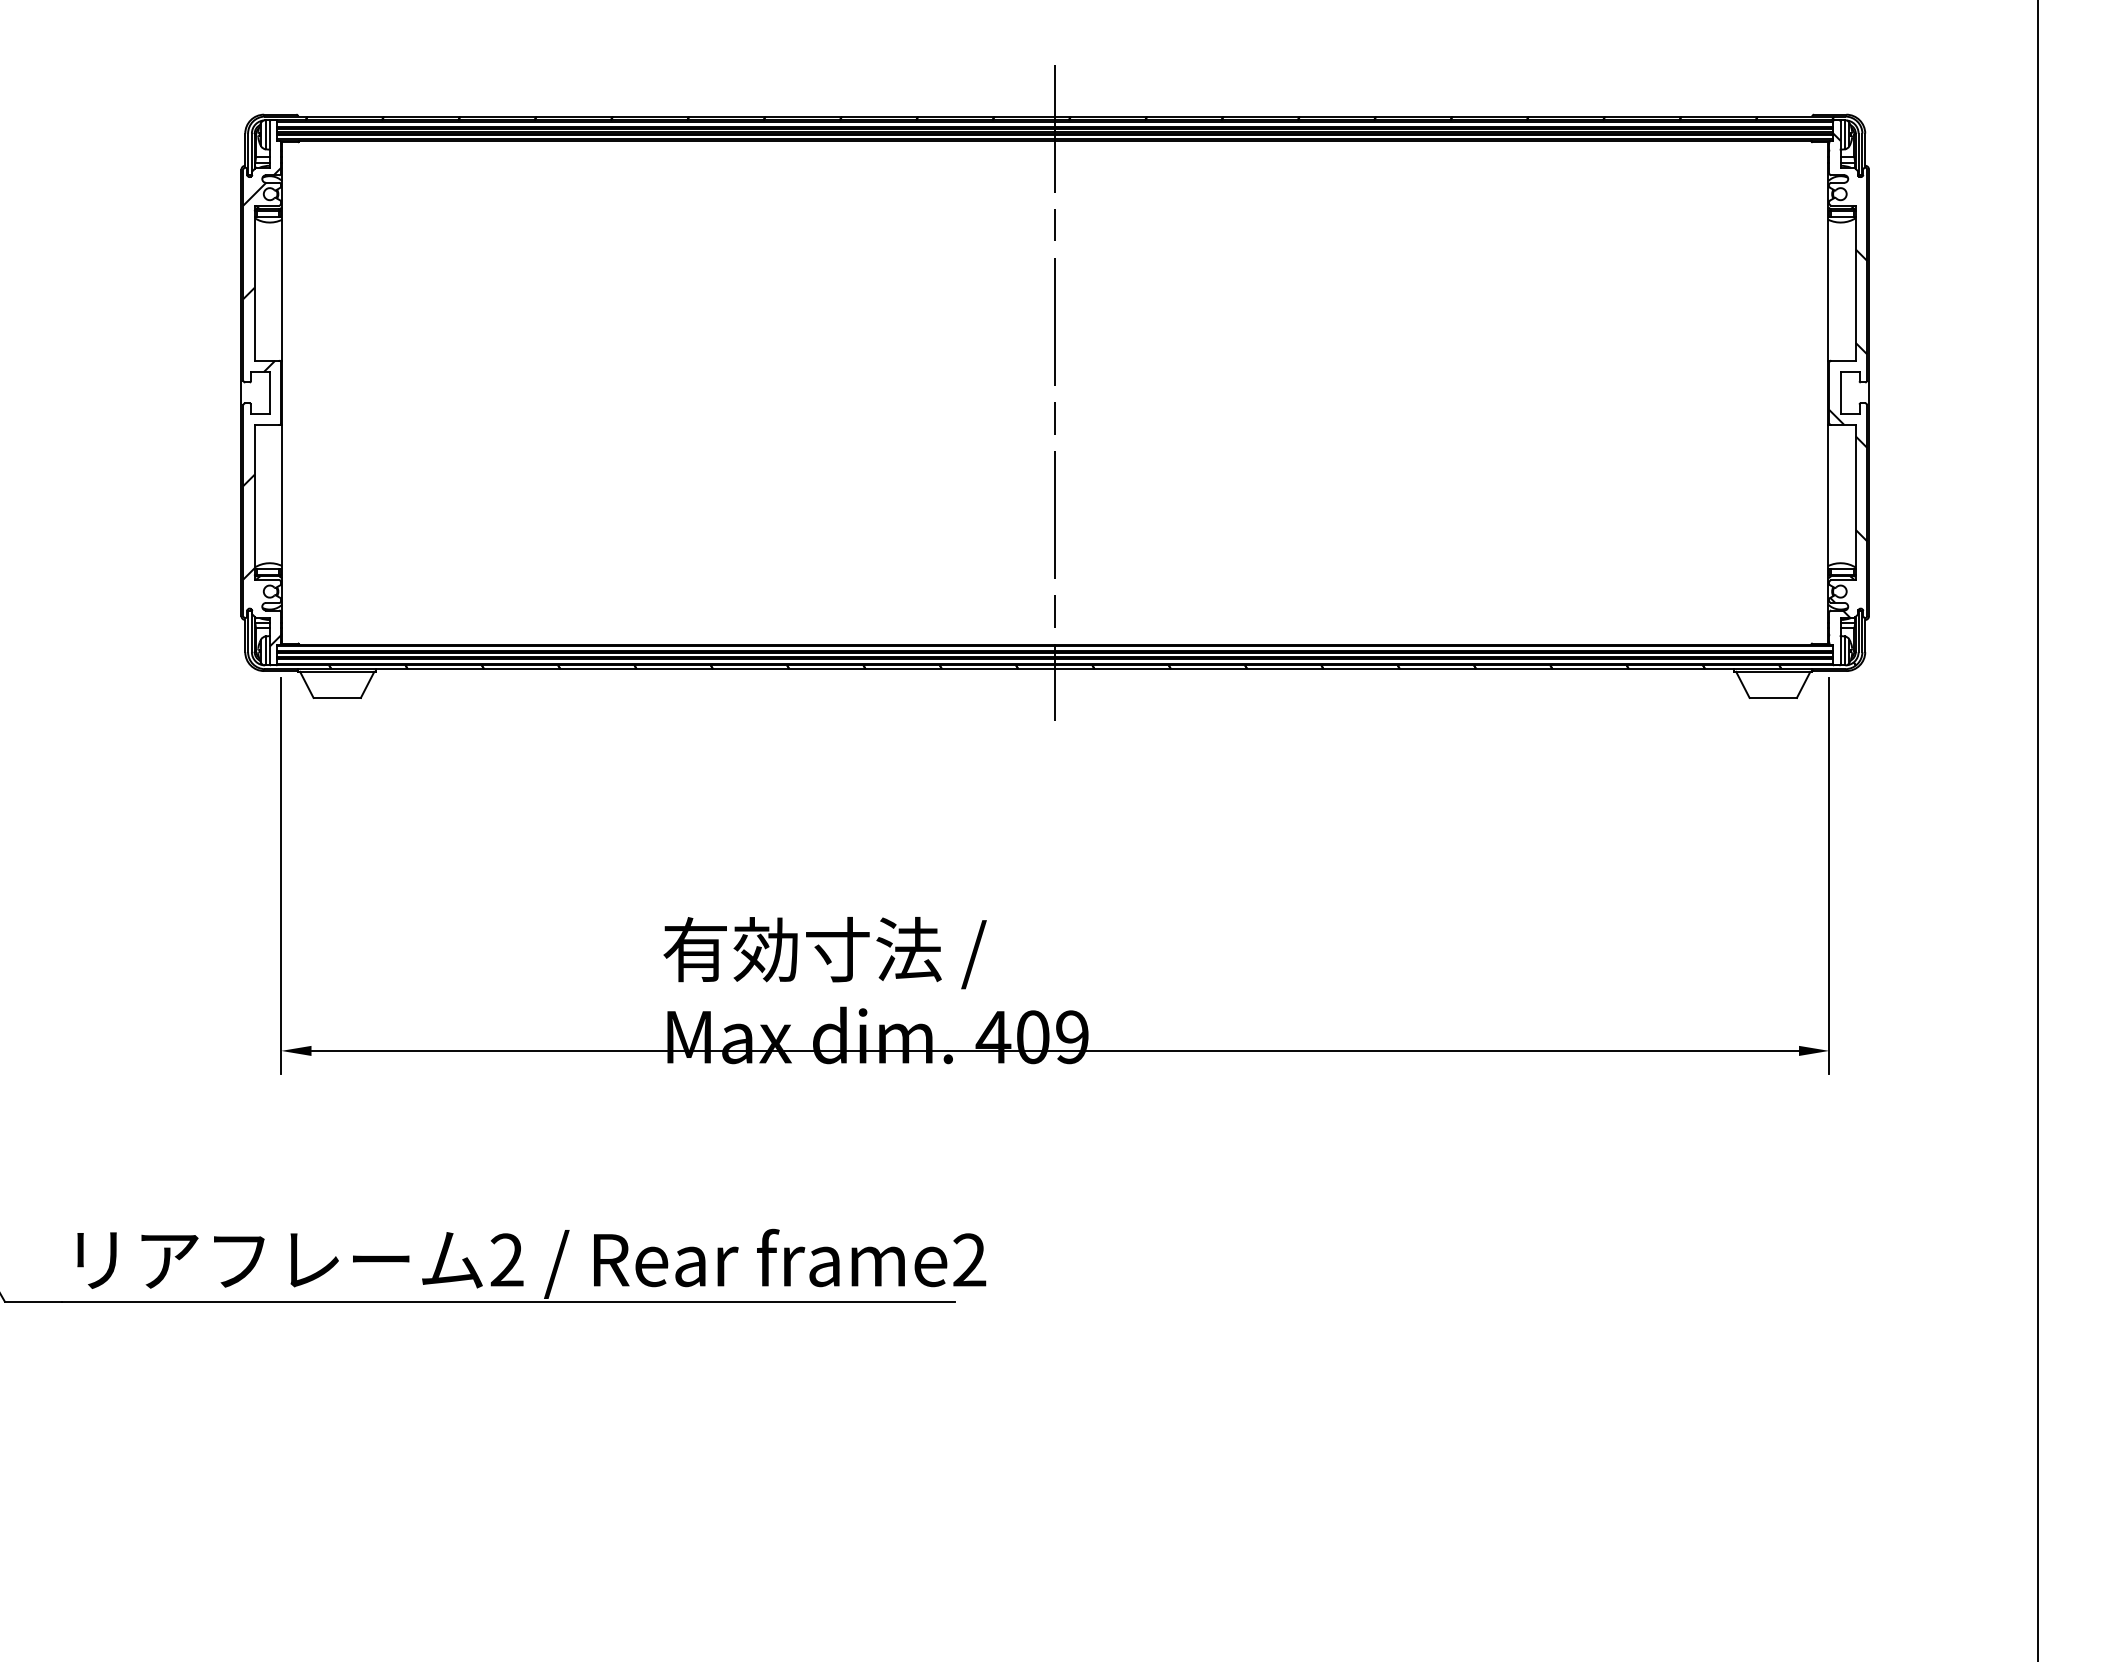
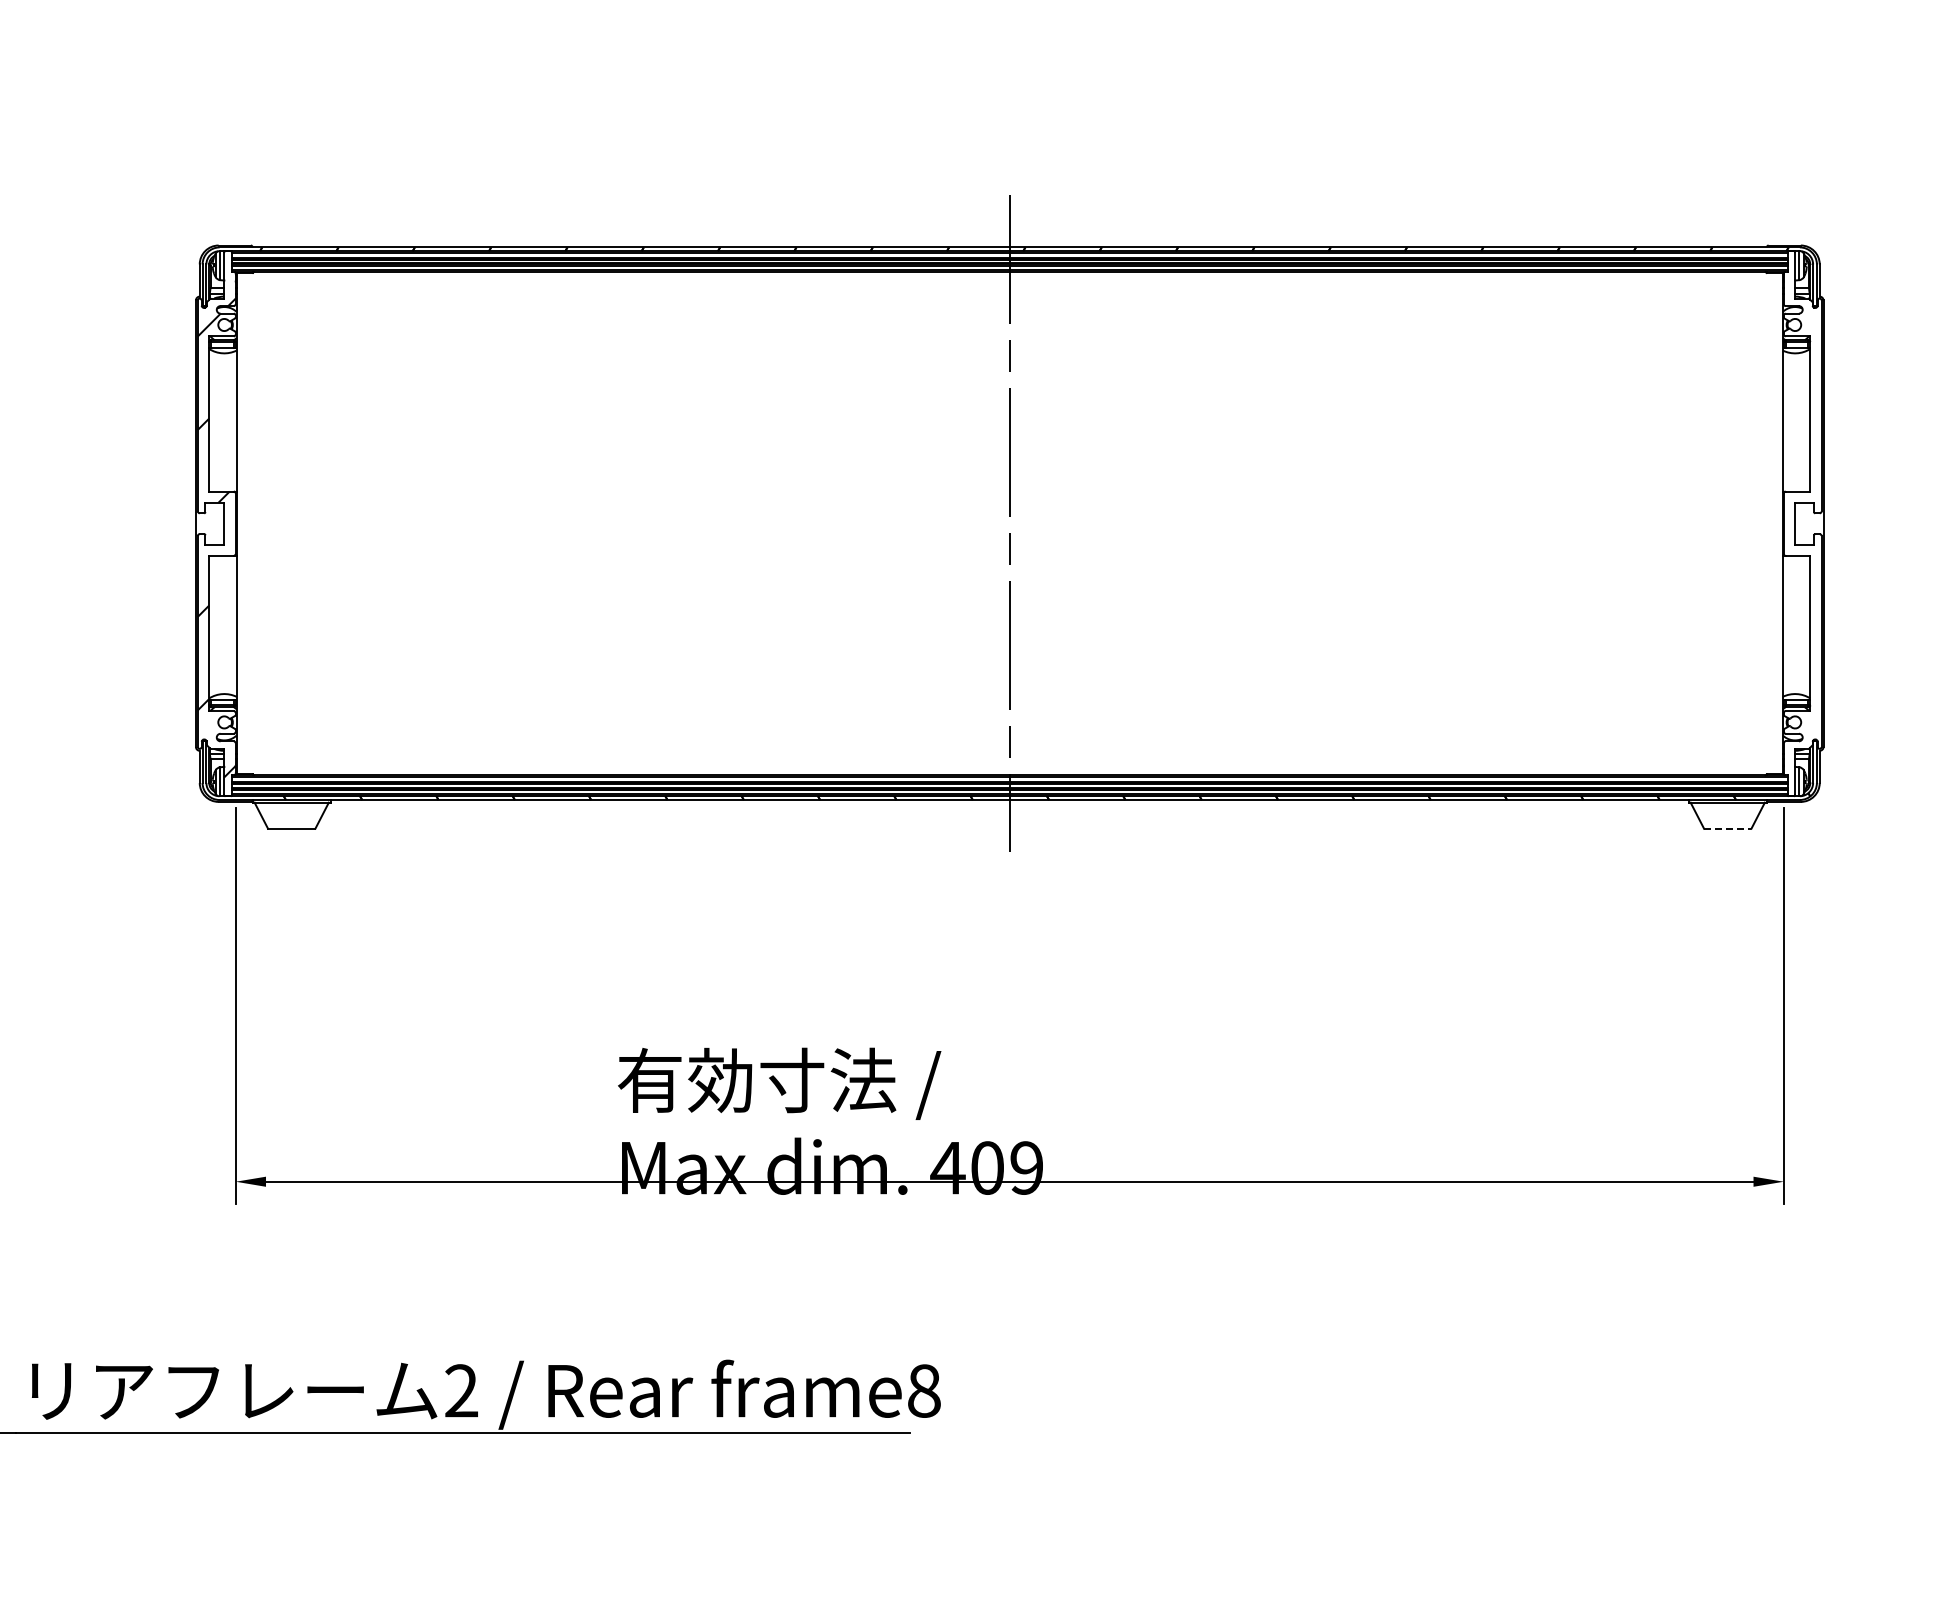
hatch: (1848, 375) -> (1803, 506), removed
line: (1773, 697) -> (1728, 828), solid -> dashed
text: (969, 1260) -> (924, 1391), frame2 -> frame8

